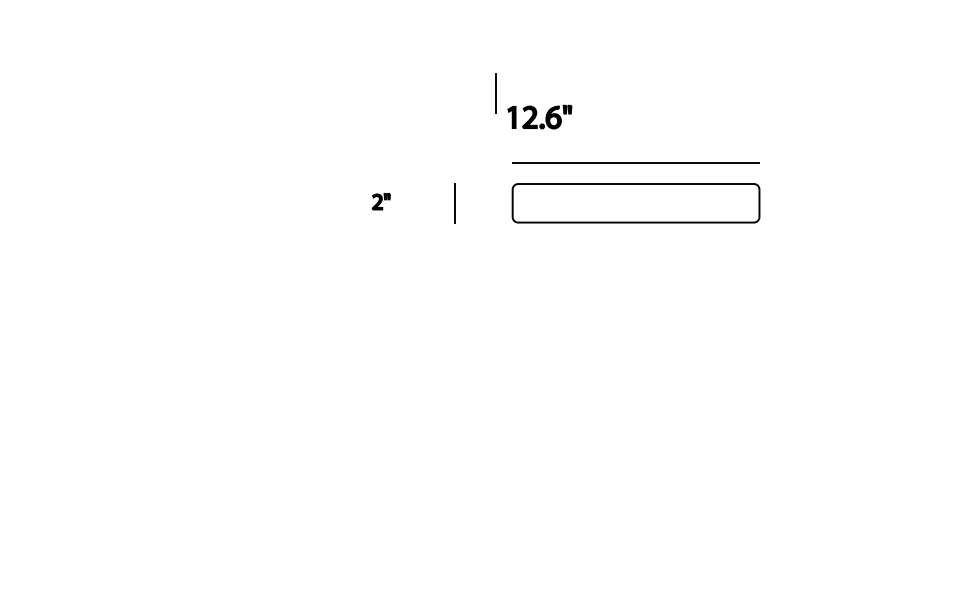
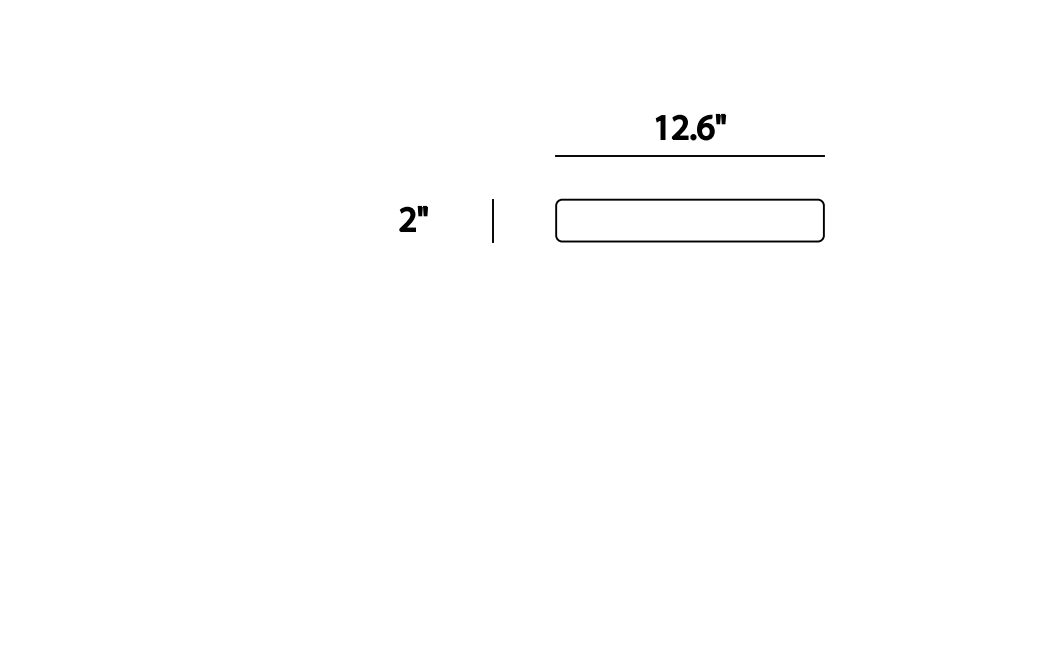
line: (495, 93) -> (537, 101), removed
part: (539, 116) -> (690, 126), moved
line: (635, 162) -> (689, 155), moved
part: (381, 201) -> (413, 218), size x1.43

